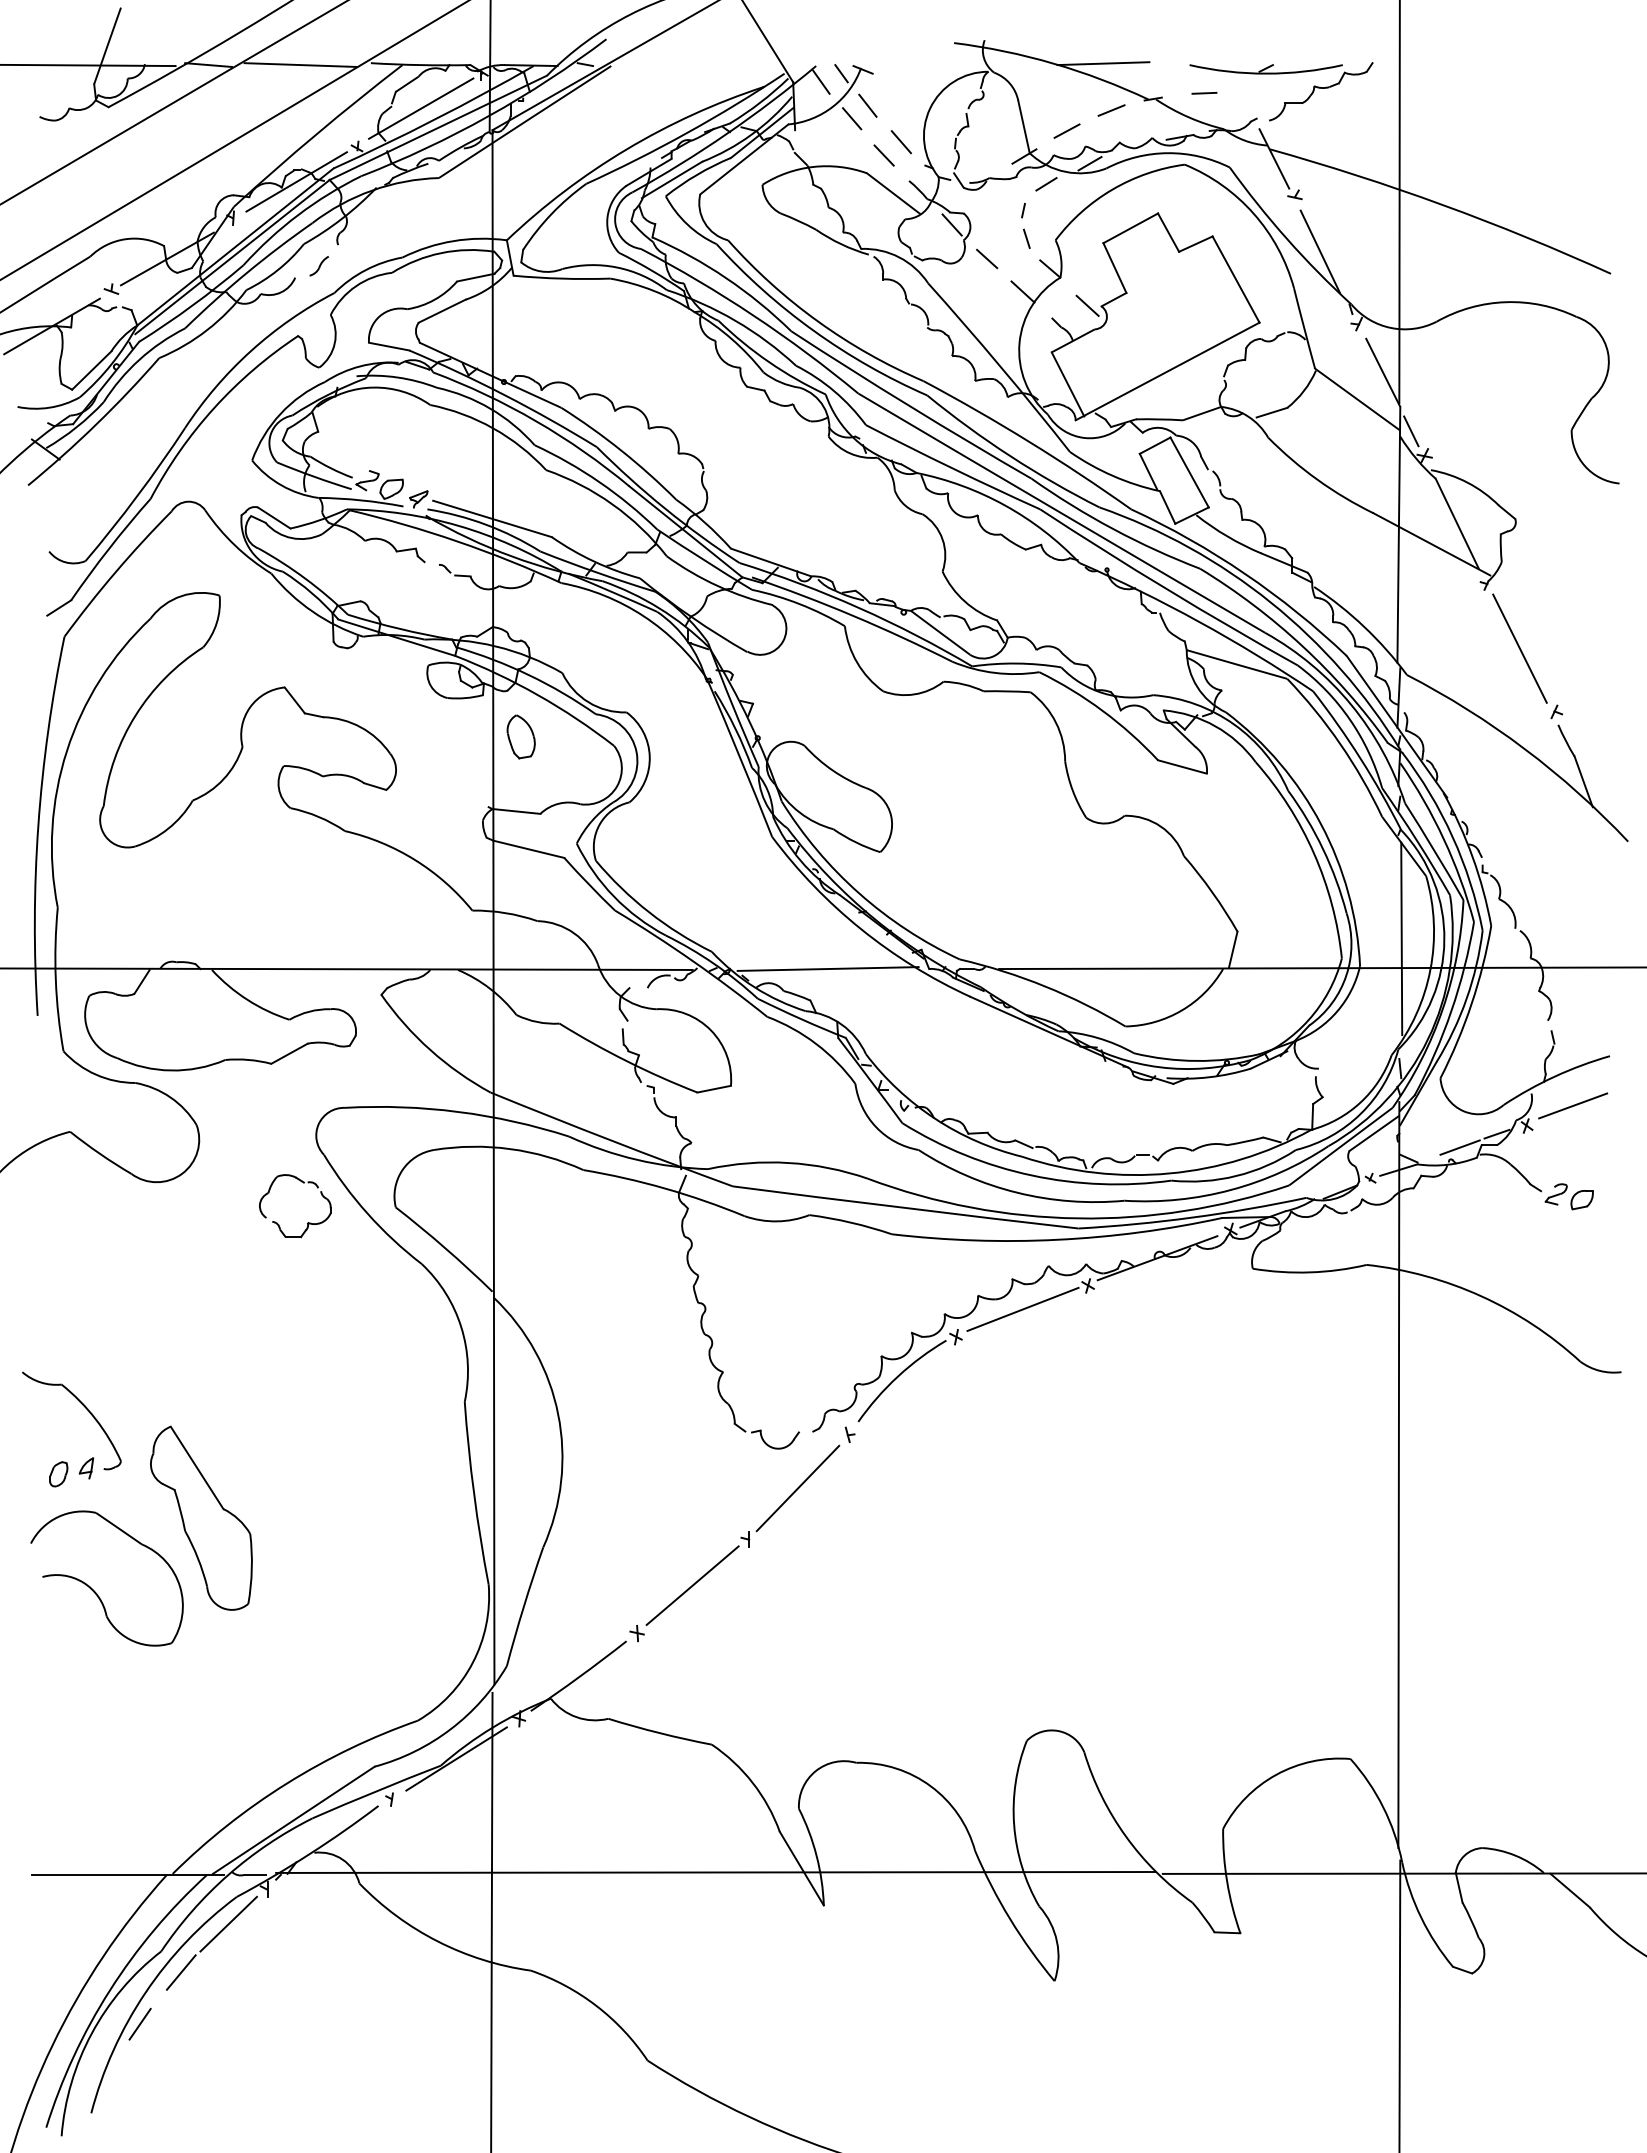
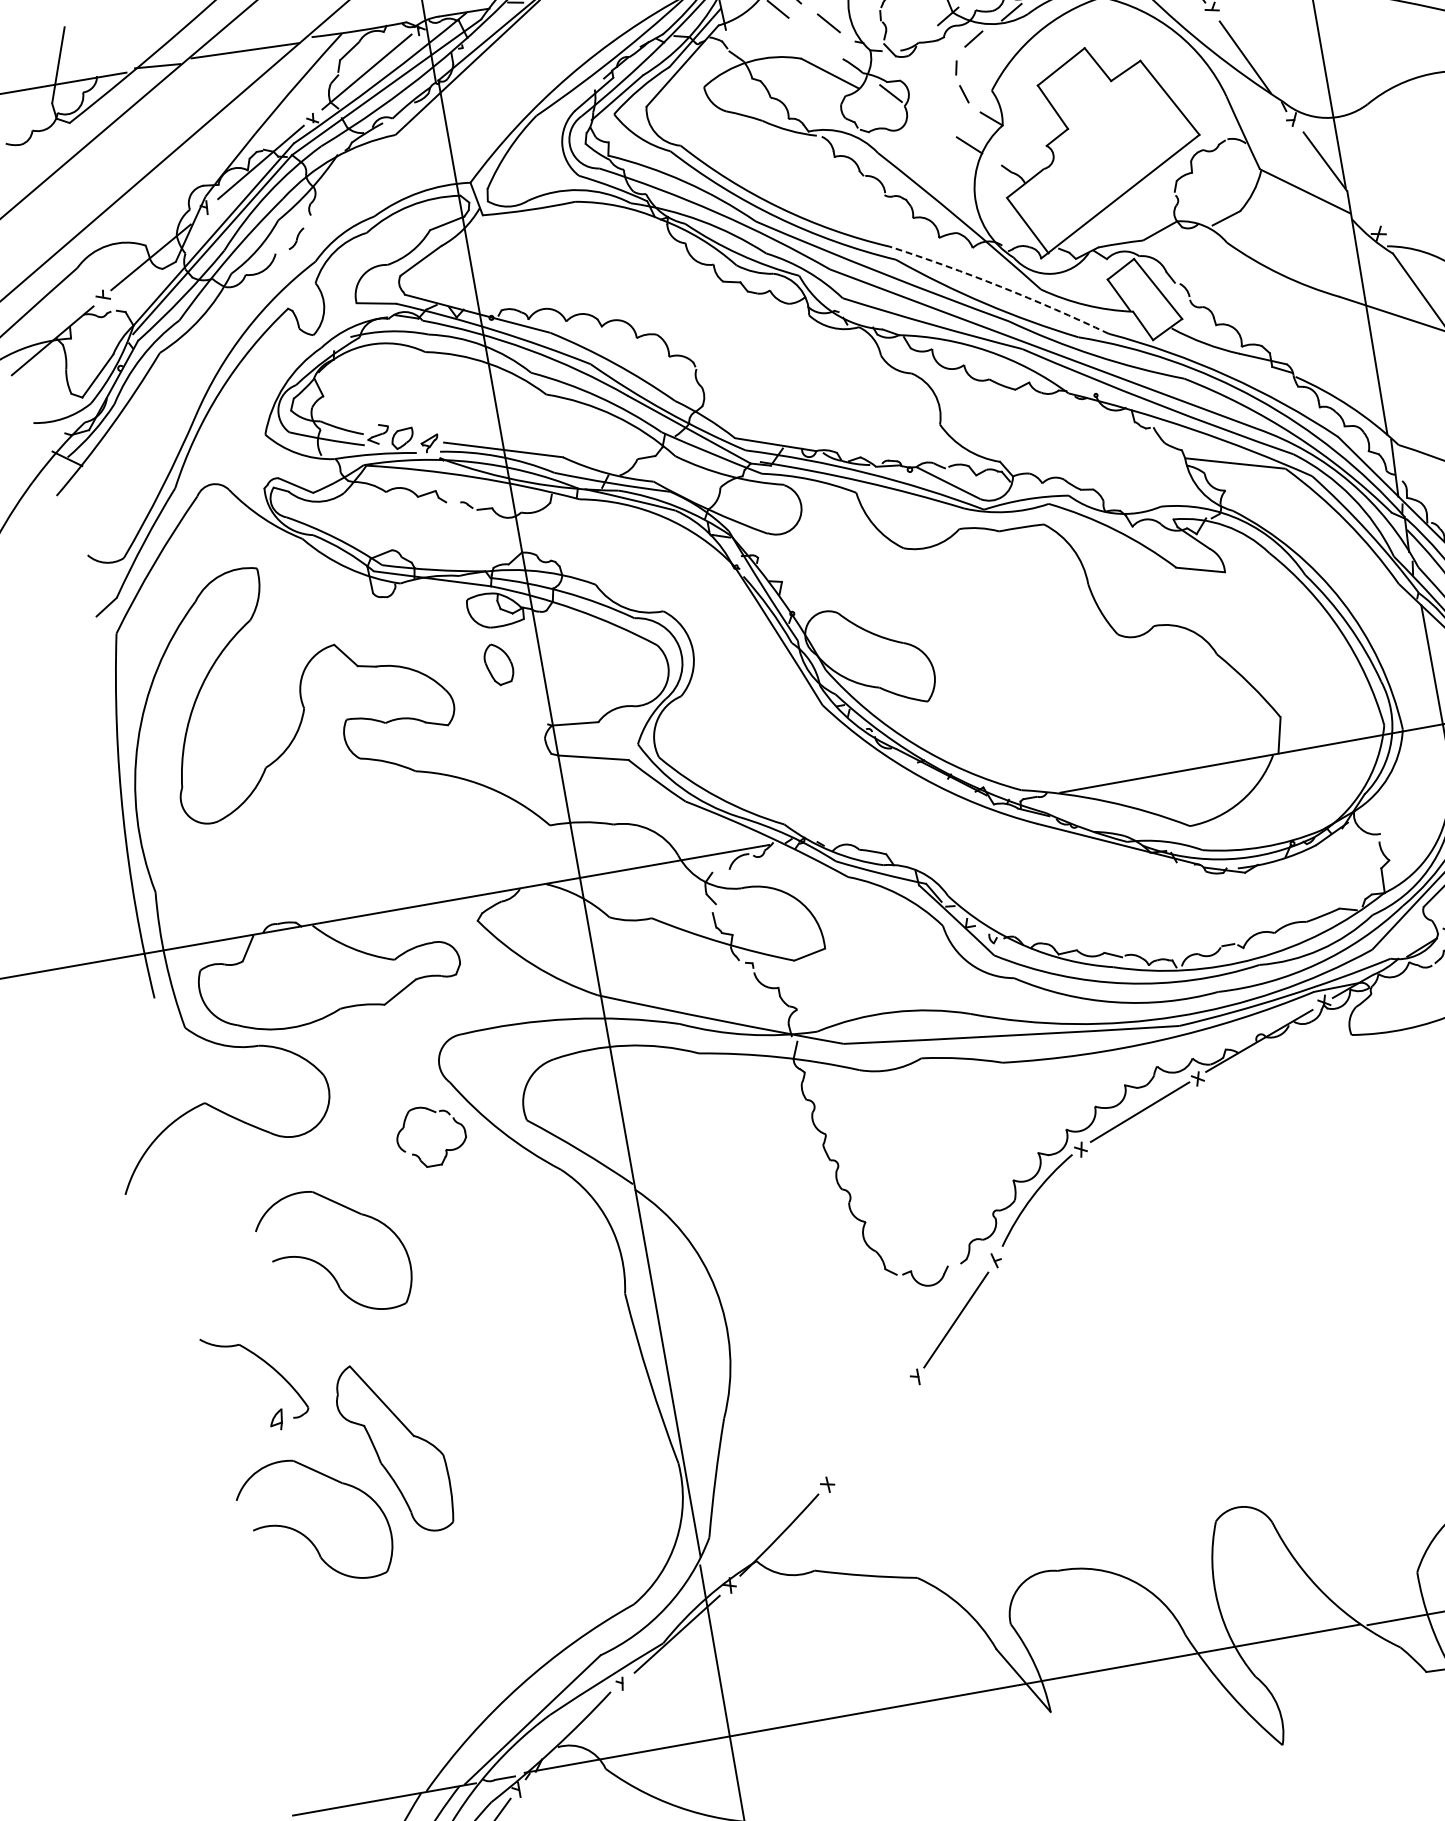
line: (883, 155) -> (814, 39), removed
line: (987, 258) -> (930, 119), removed
line: (1087, 305) -> (1033, 147), removed
line: (1411, 431) -> (1362, 212), removed
arc: (1029, 441) -> (1000, 286), solid -> dashed
part: (520, 736) -> (498, 664), moved
line: (827, 968) -> (897, 820), removed
part: (162, 1319) -> (324, 1265), added
part: (58, 1474) -> (251, 1430), removed
line: (692, 1585) -> (872, 1429), removed

